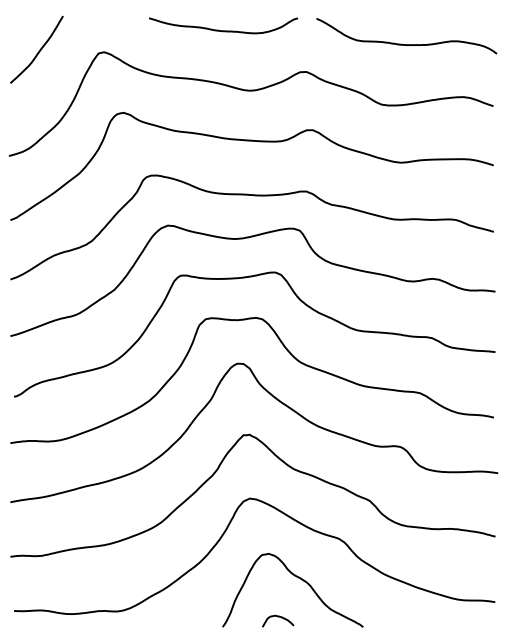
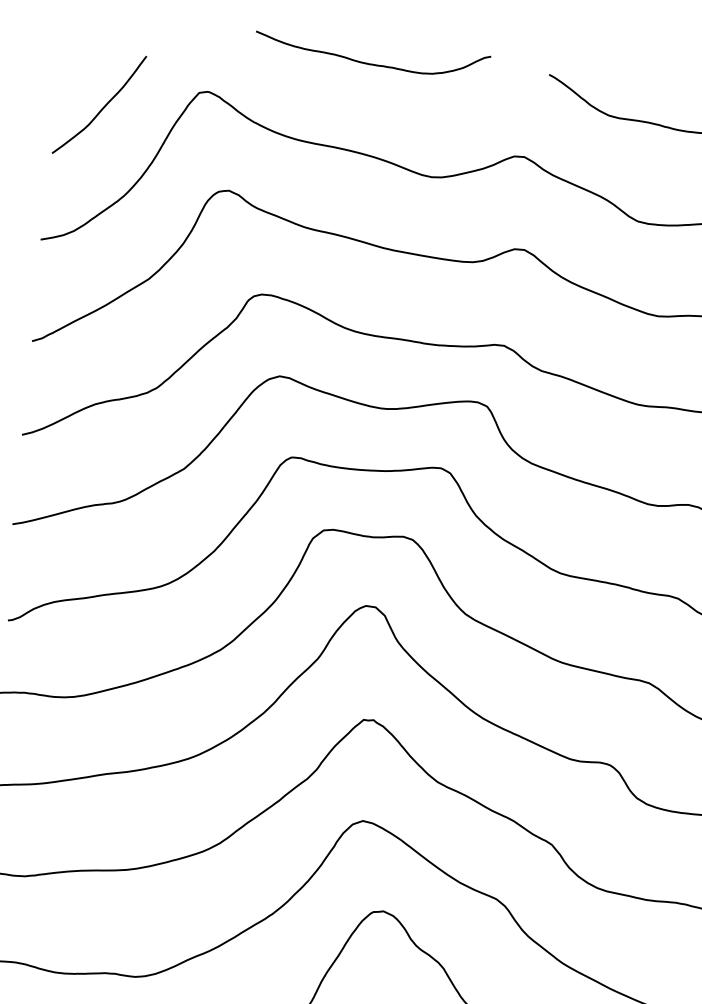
curve: (223, 30) -> (371, 63), moved
curve: (38, 51) -> (101, 107), moved

